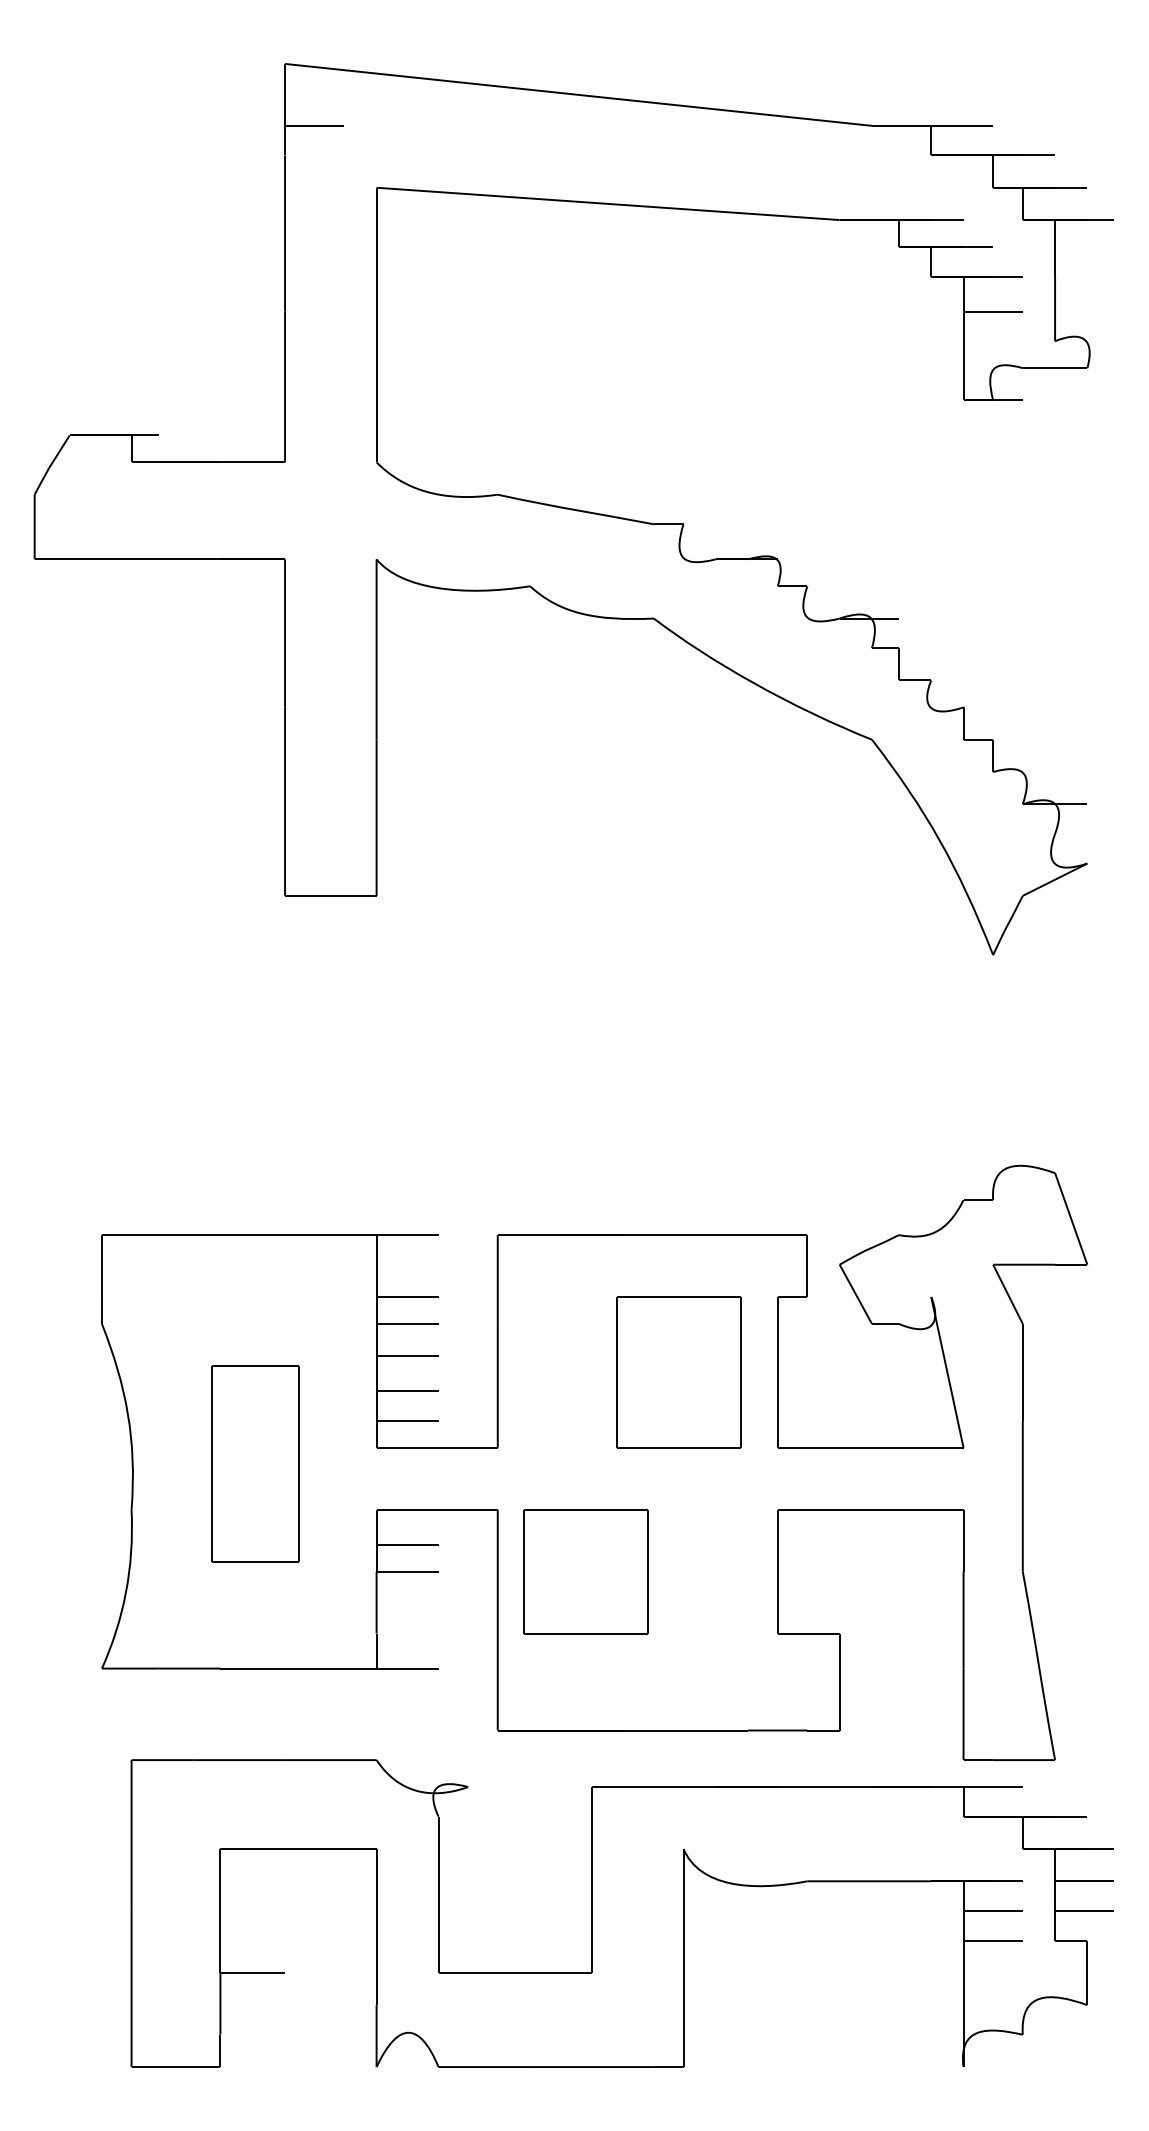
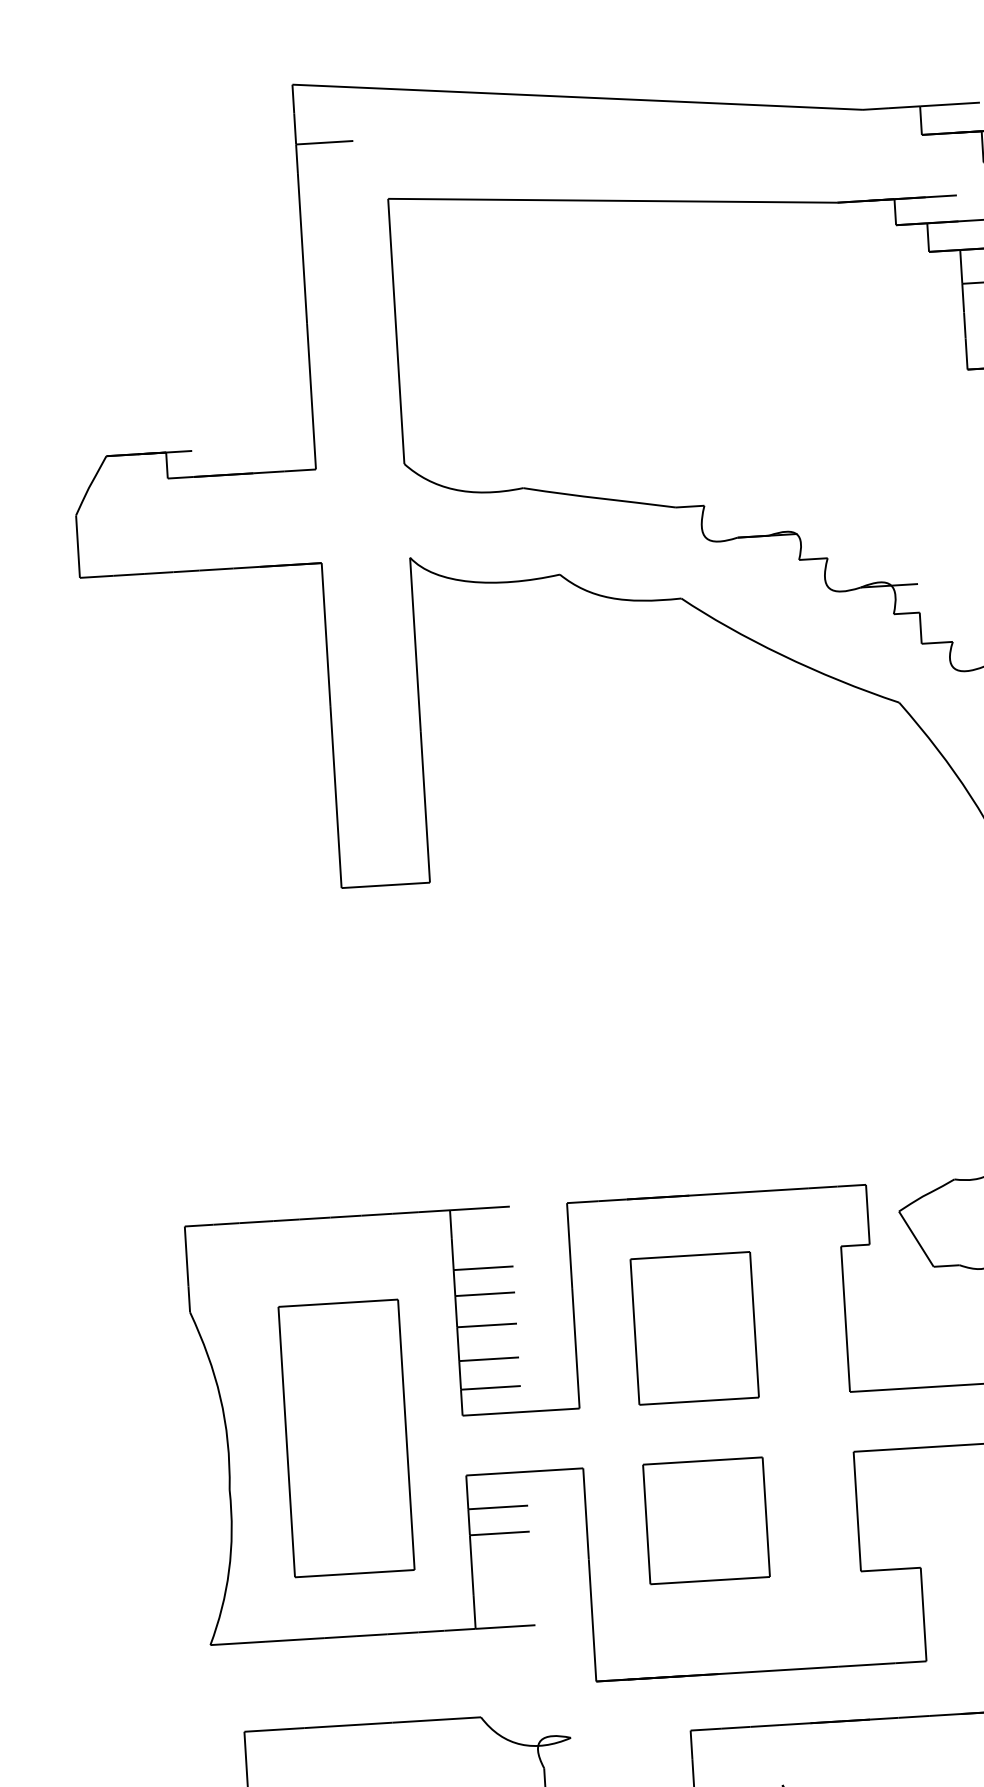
part: (678, 1372) -> (694, 1328), moved
part: (255, 1463) -> (346, 1437), size x1.43
part: (585, 1571) -> (706, 1520), moved

